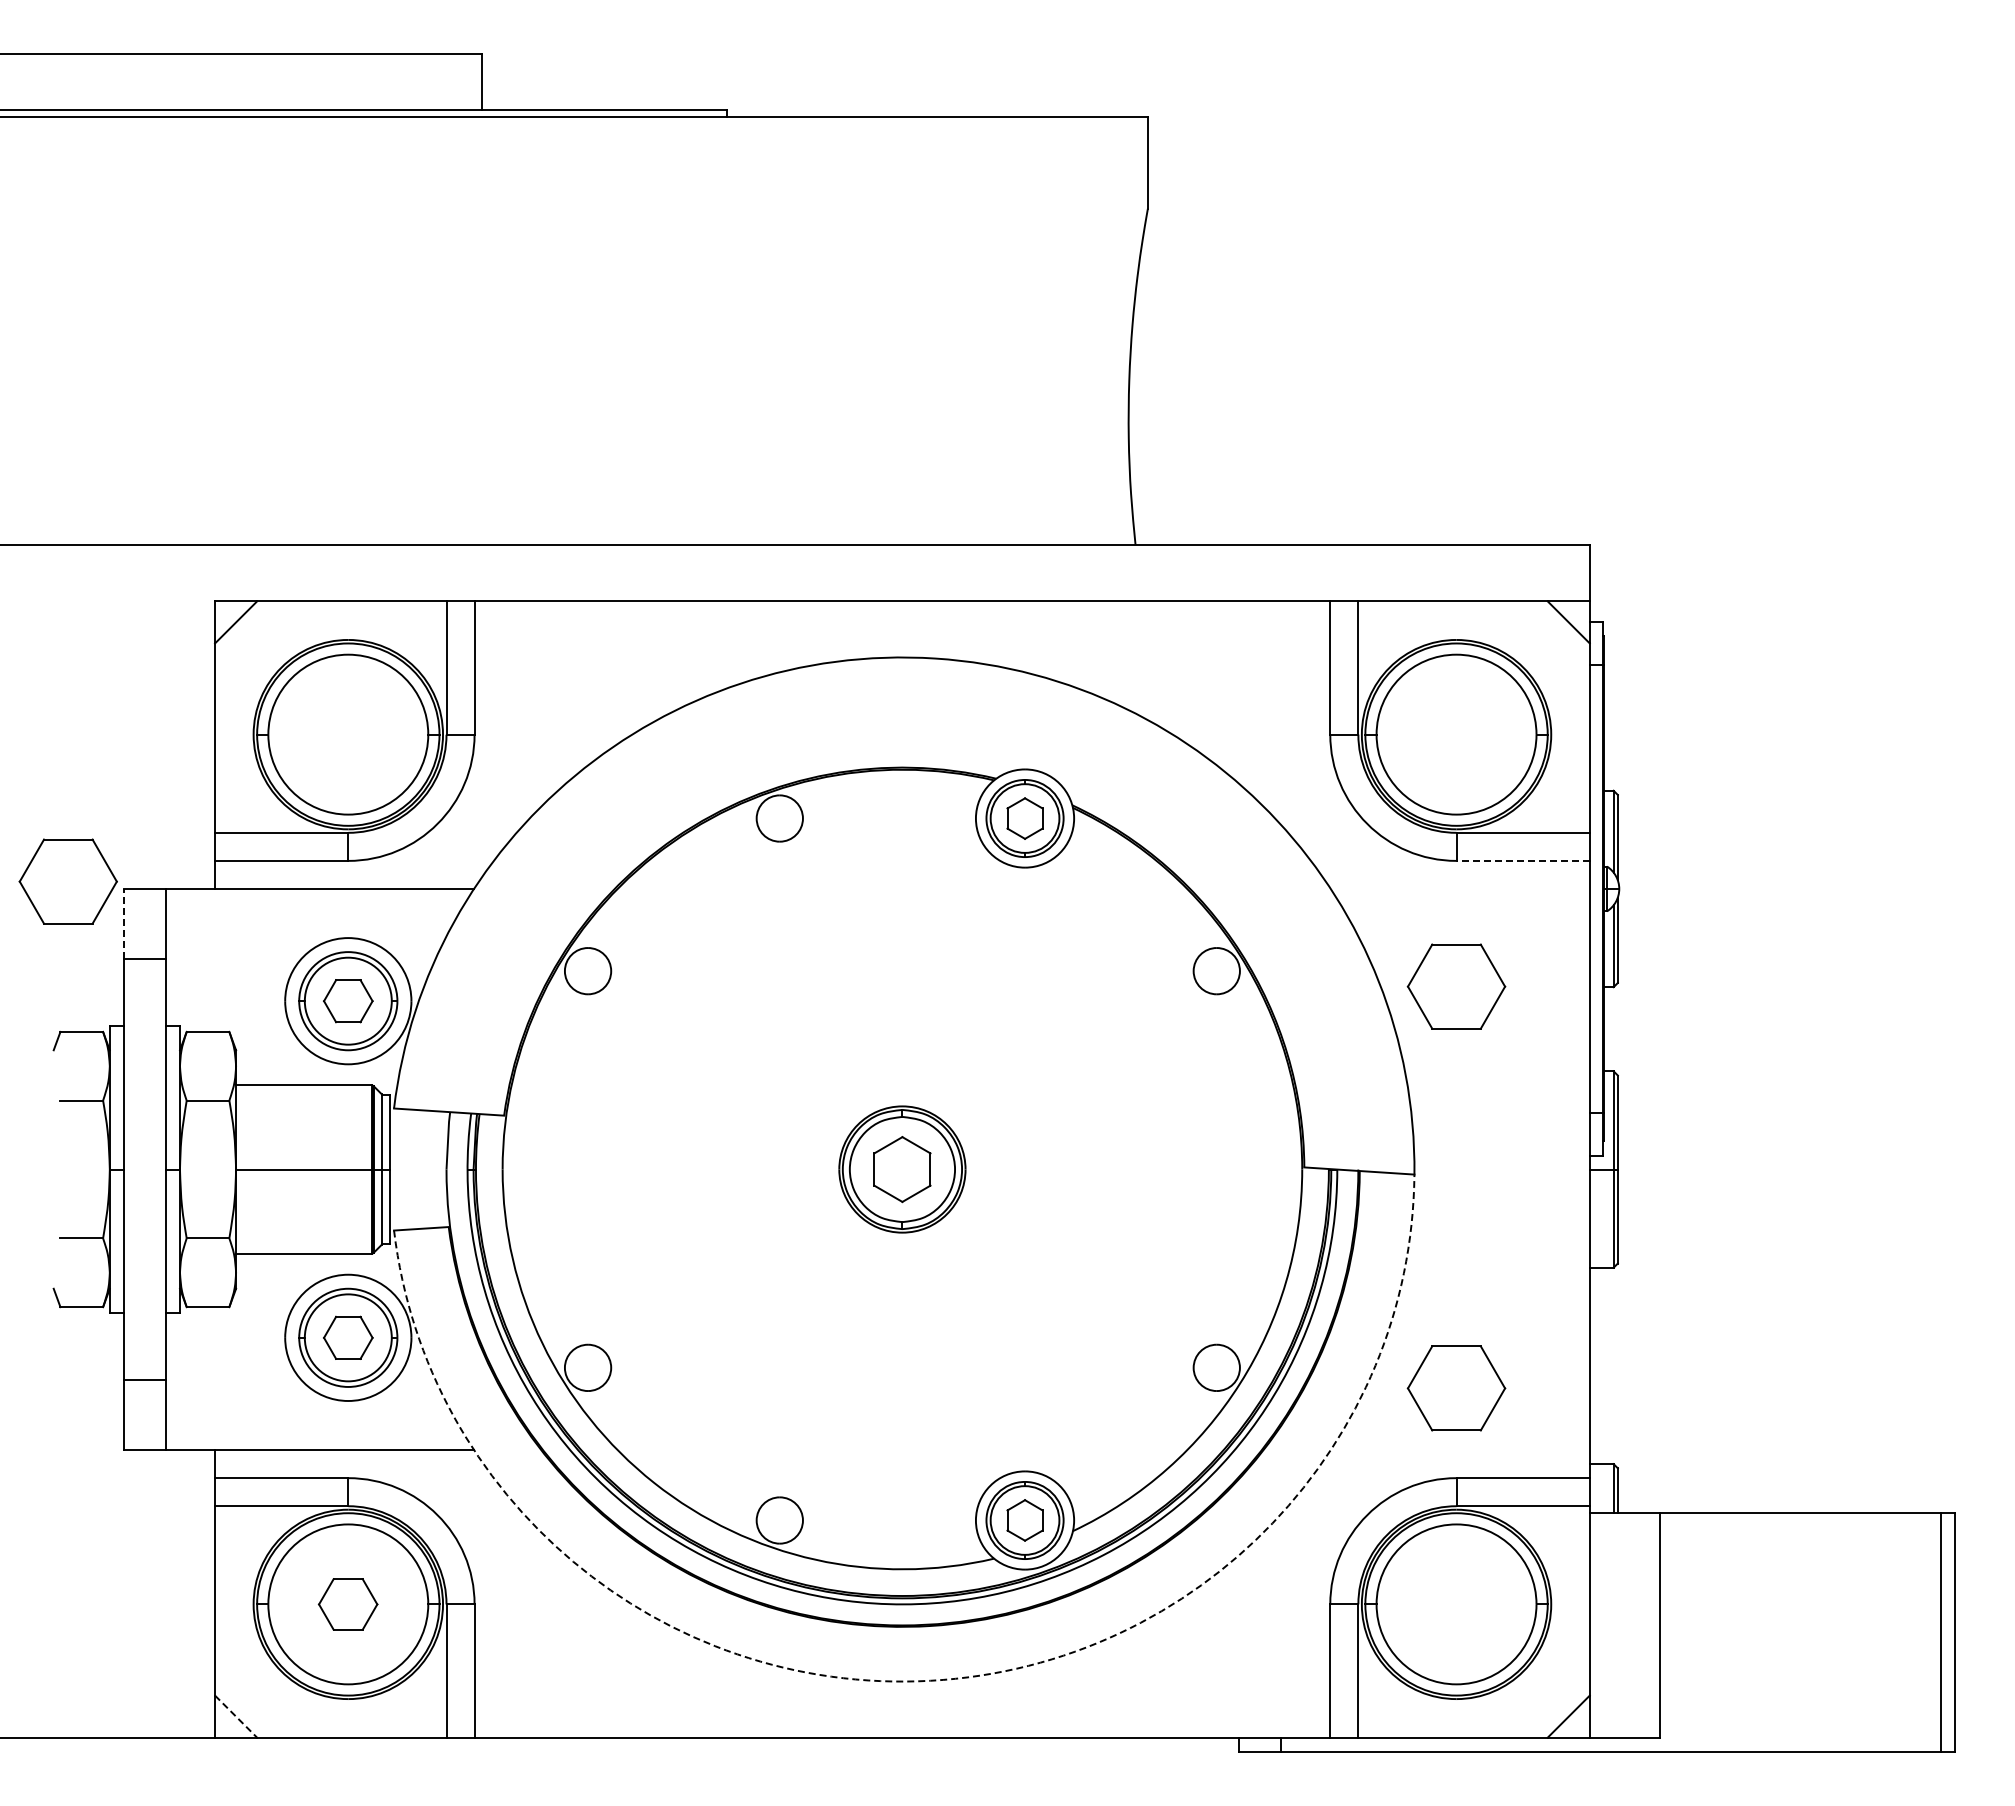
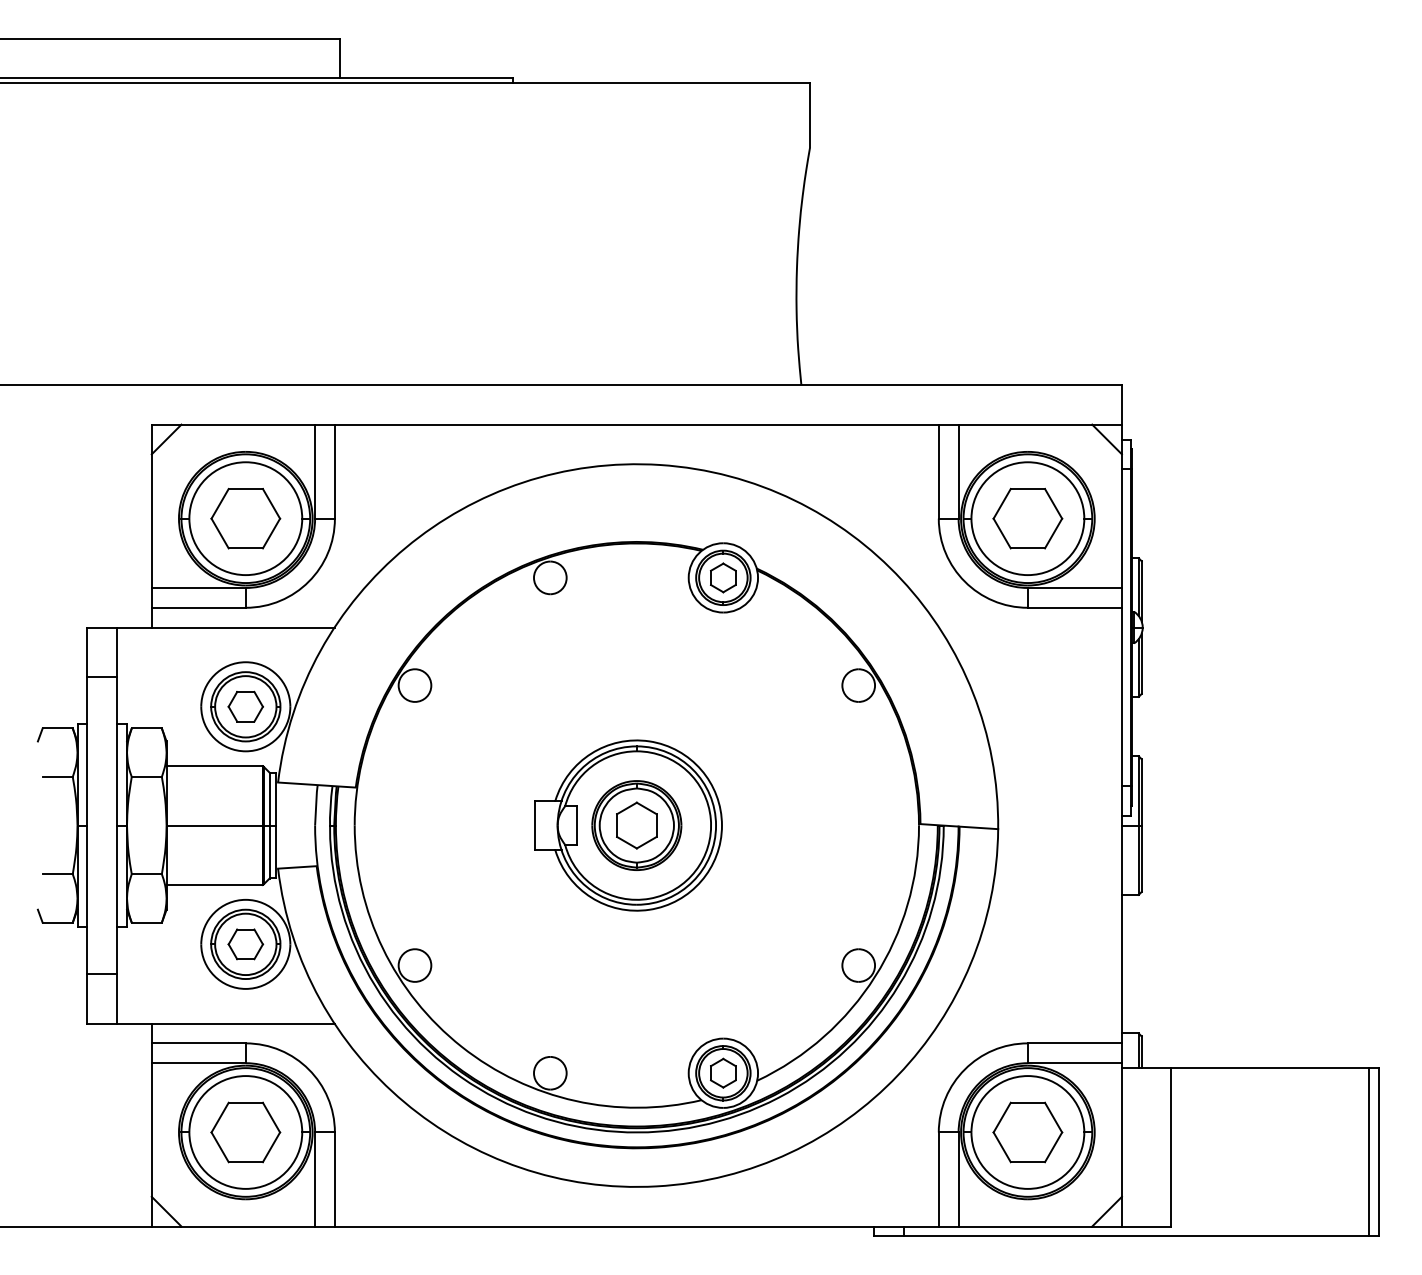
line: (1523, 860) -> (1075, 607), dashed -> solid
part: (67, 881) -> (245, 518), moved
line: (123, 923) -> (87, 651), dashed -> solid
part: (1456, 986) -> (1027, 518), moved
part: (890, 1169) -> (628, 825), added
part: (1456, 1388) -> (1027, 1132), moved
part: (347, 1604) -> (245, 1132), size x1.67
arc: (930, 1680) -> (656, 1186), dashed -> solid
line: (236, 1716) -> (166, 1211), dashed -> solid

